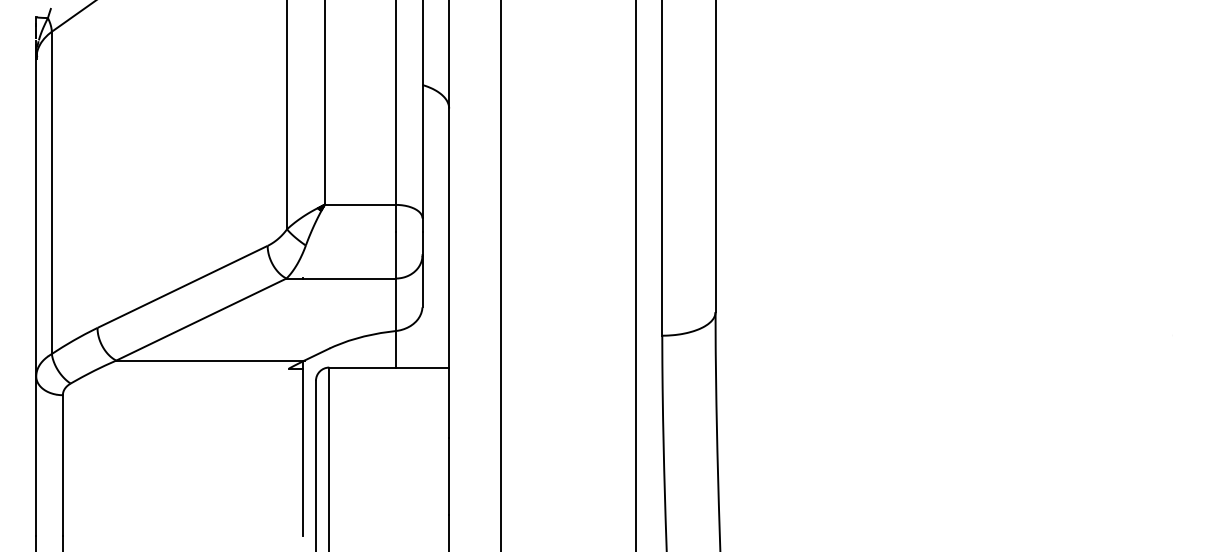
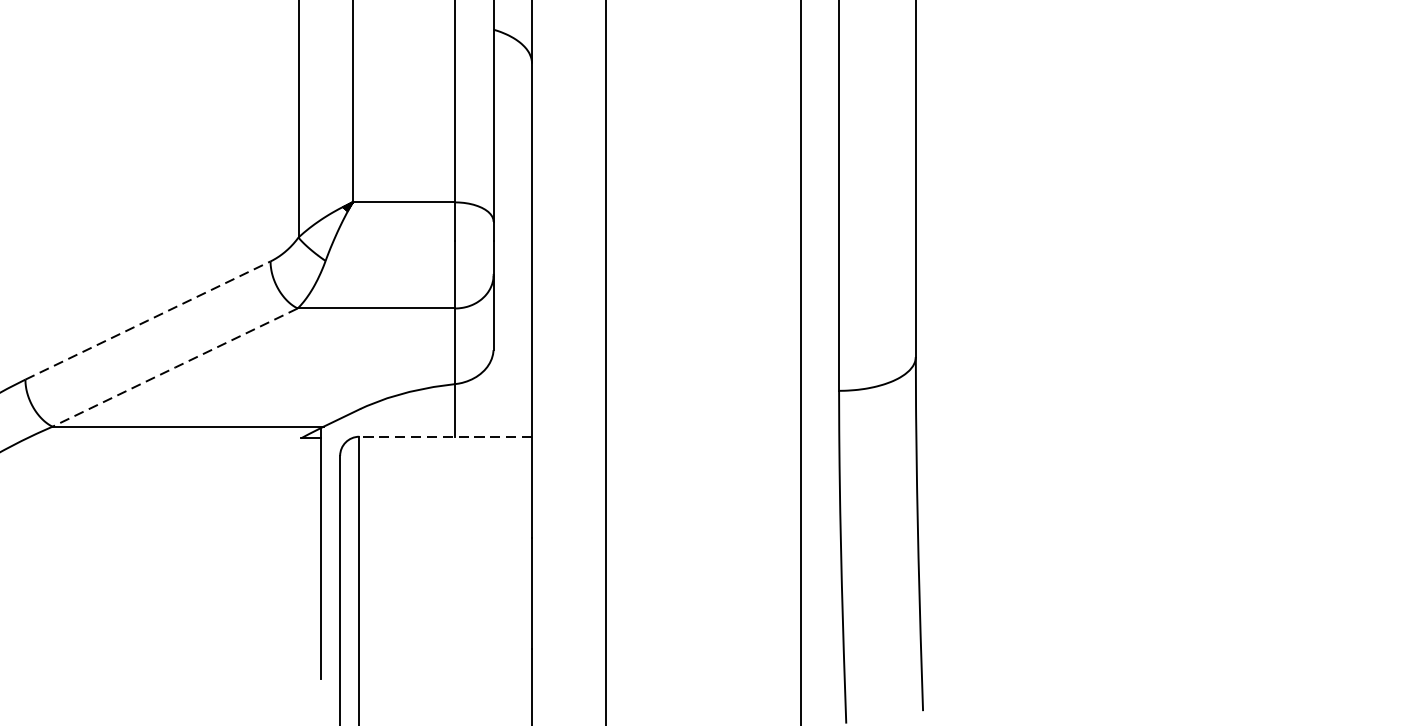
line: (182, 286) -> (147, 319), solid -> dashed
line: (201, 319) -> (175, 367), solid -> dashed
line: (389, 367) -> (446, 436), solid -> dashed

